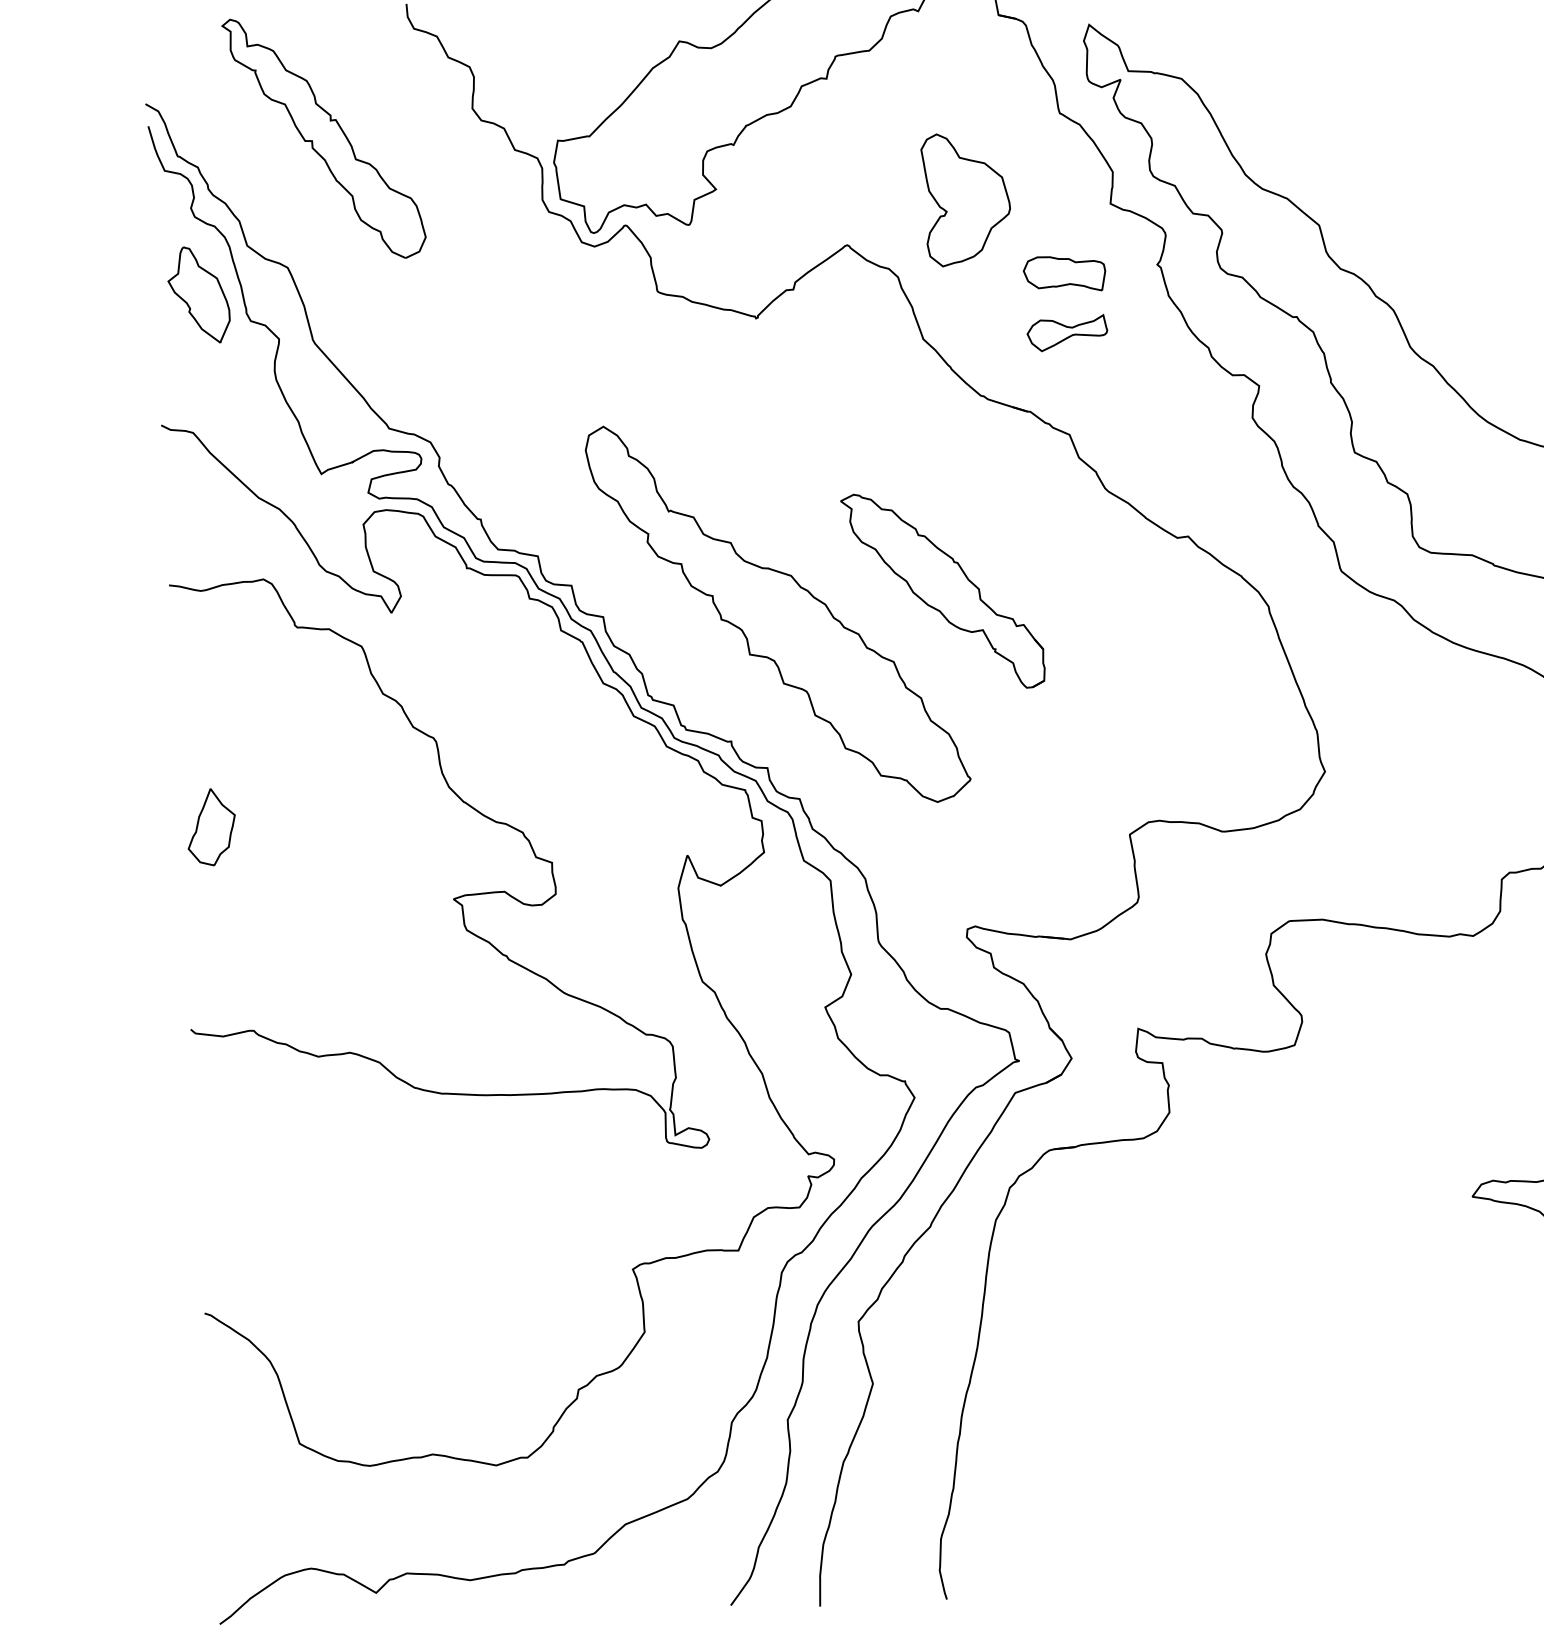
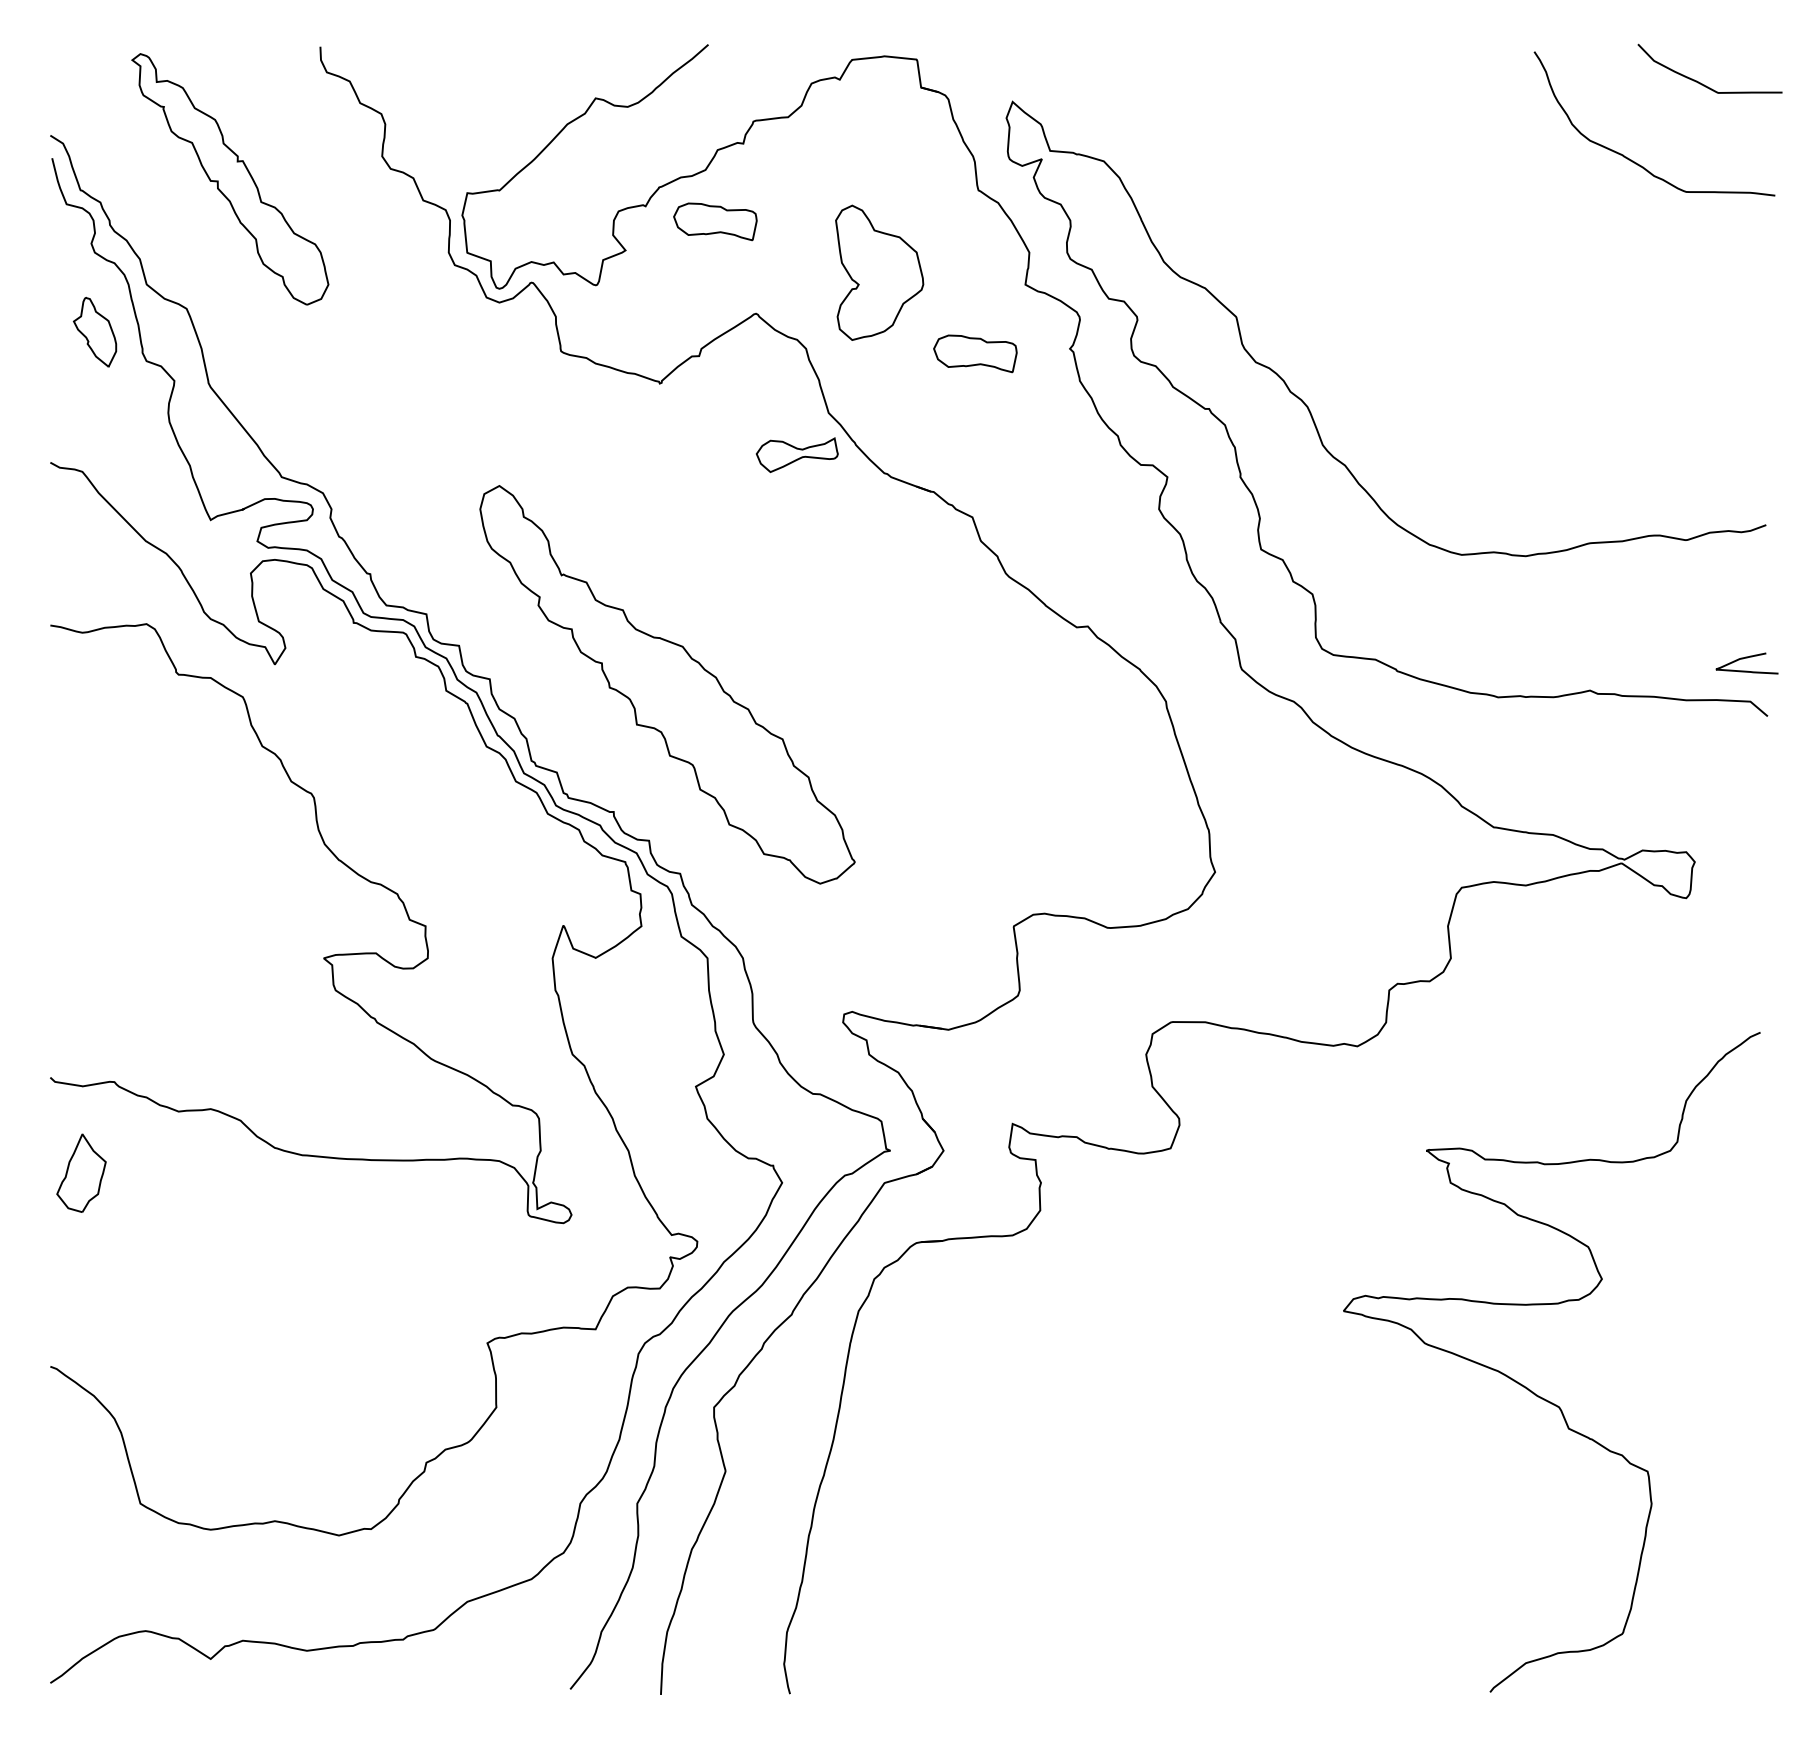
part: (802, 156) -> (715, 221), added
part: (198, 295) -> (94, 332), size x0.7
part: (1066, 332) -> (796, 454), moved
part: (943, 590) -> (836, 669), removed
part: (211, 826) -> (81, 1172), moved

